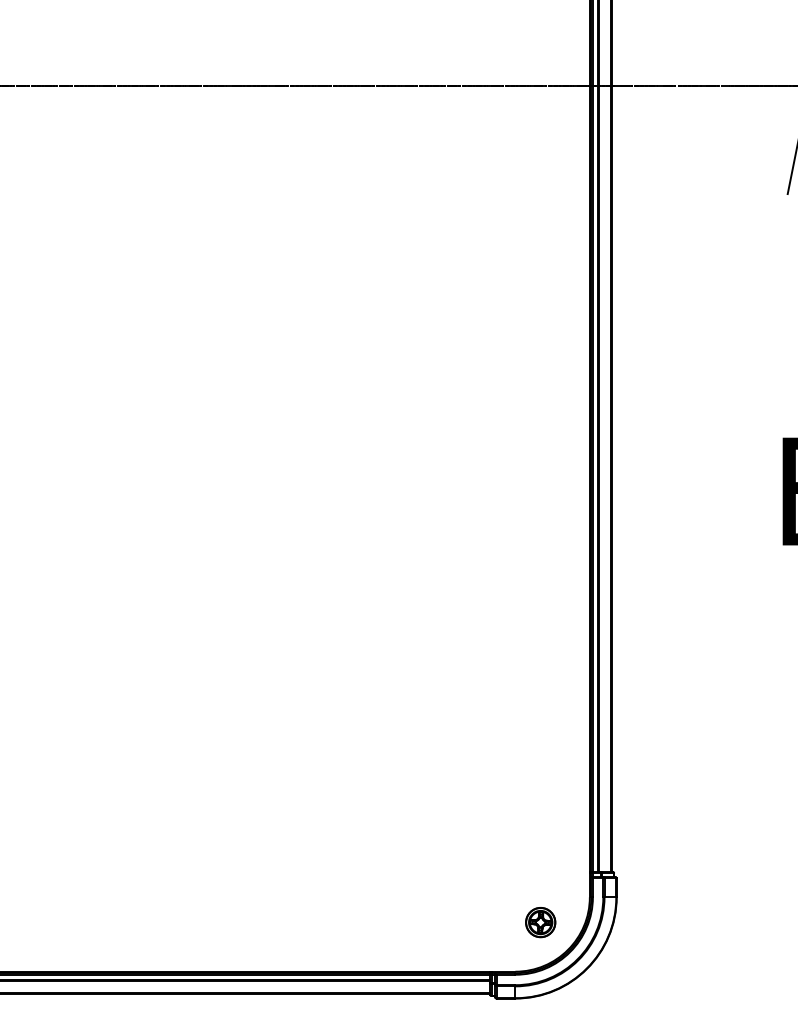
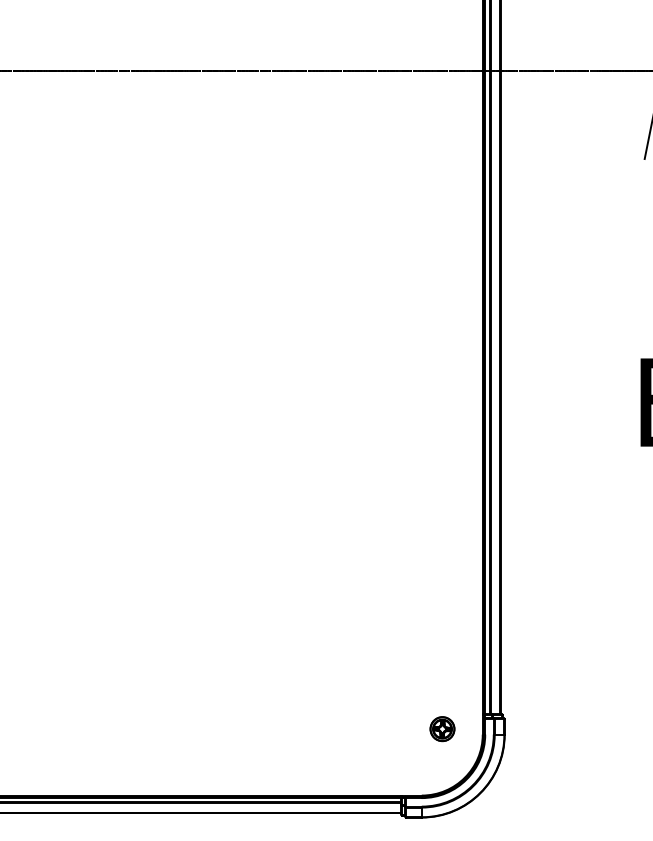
part: (540, 922) -> (442, 729), moved

